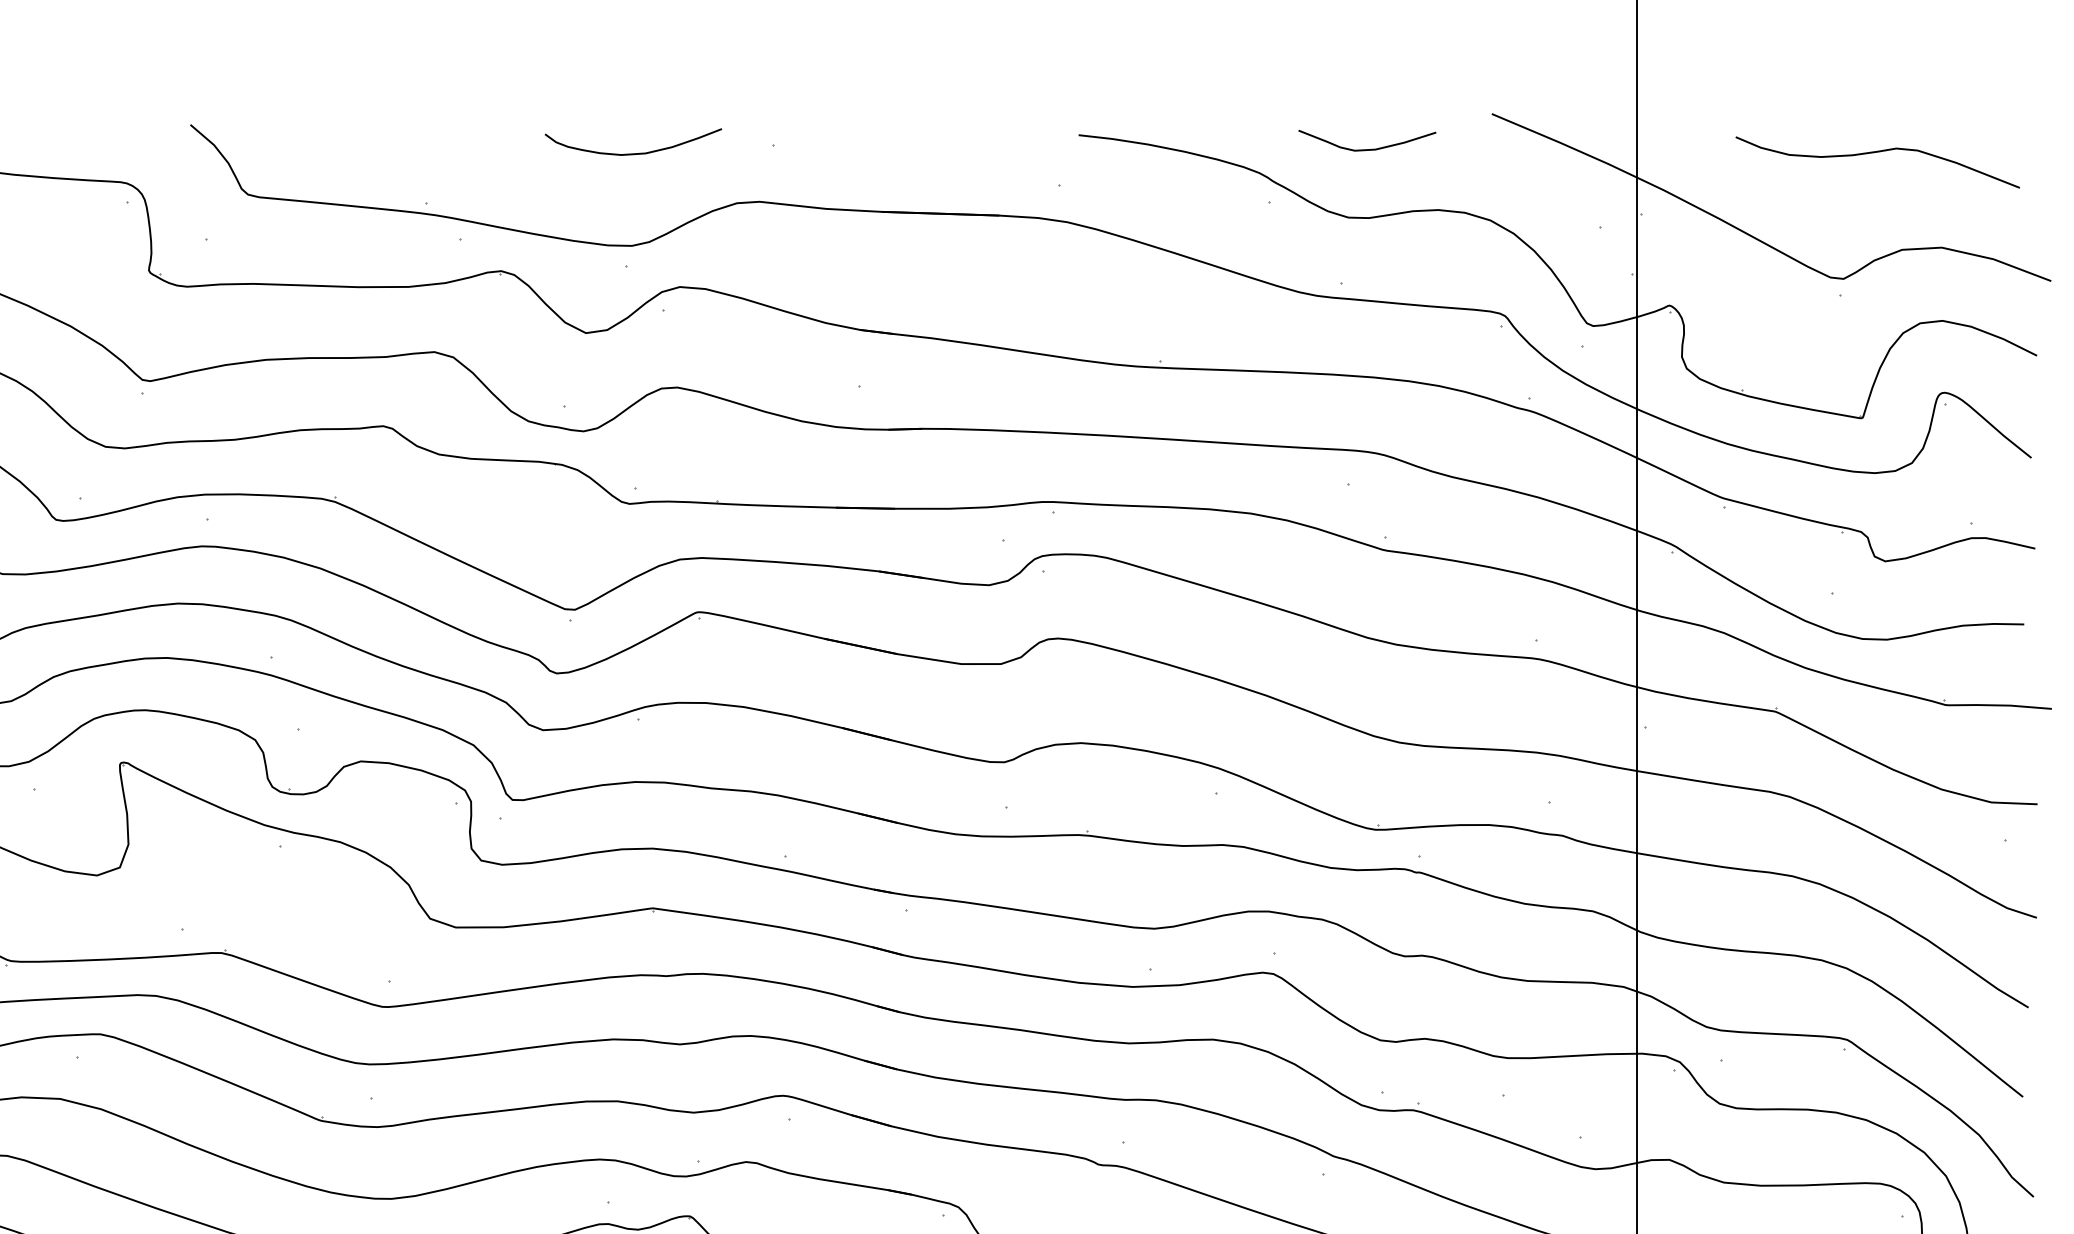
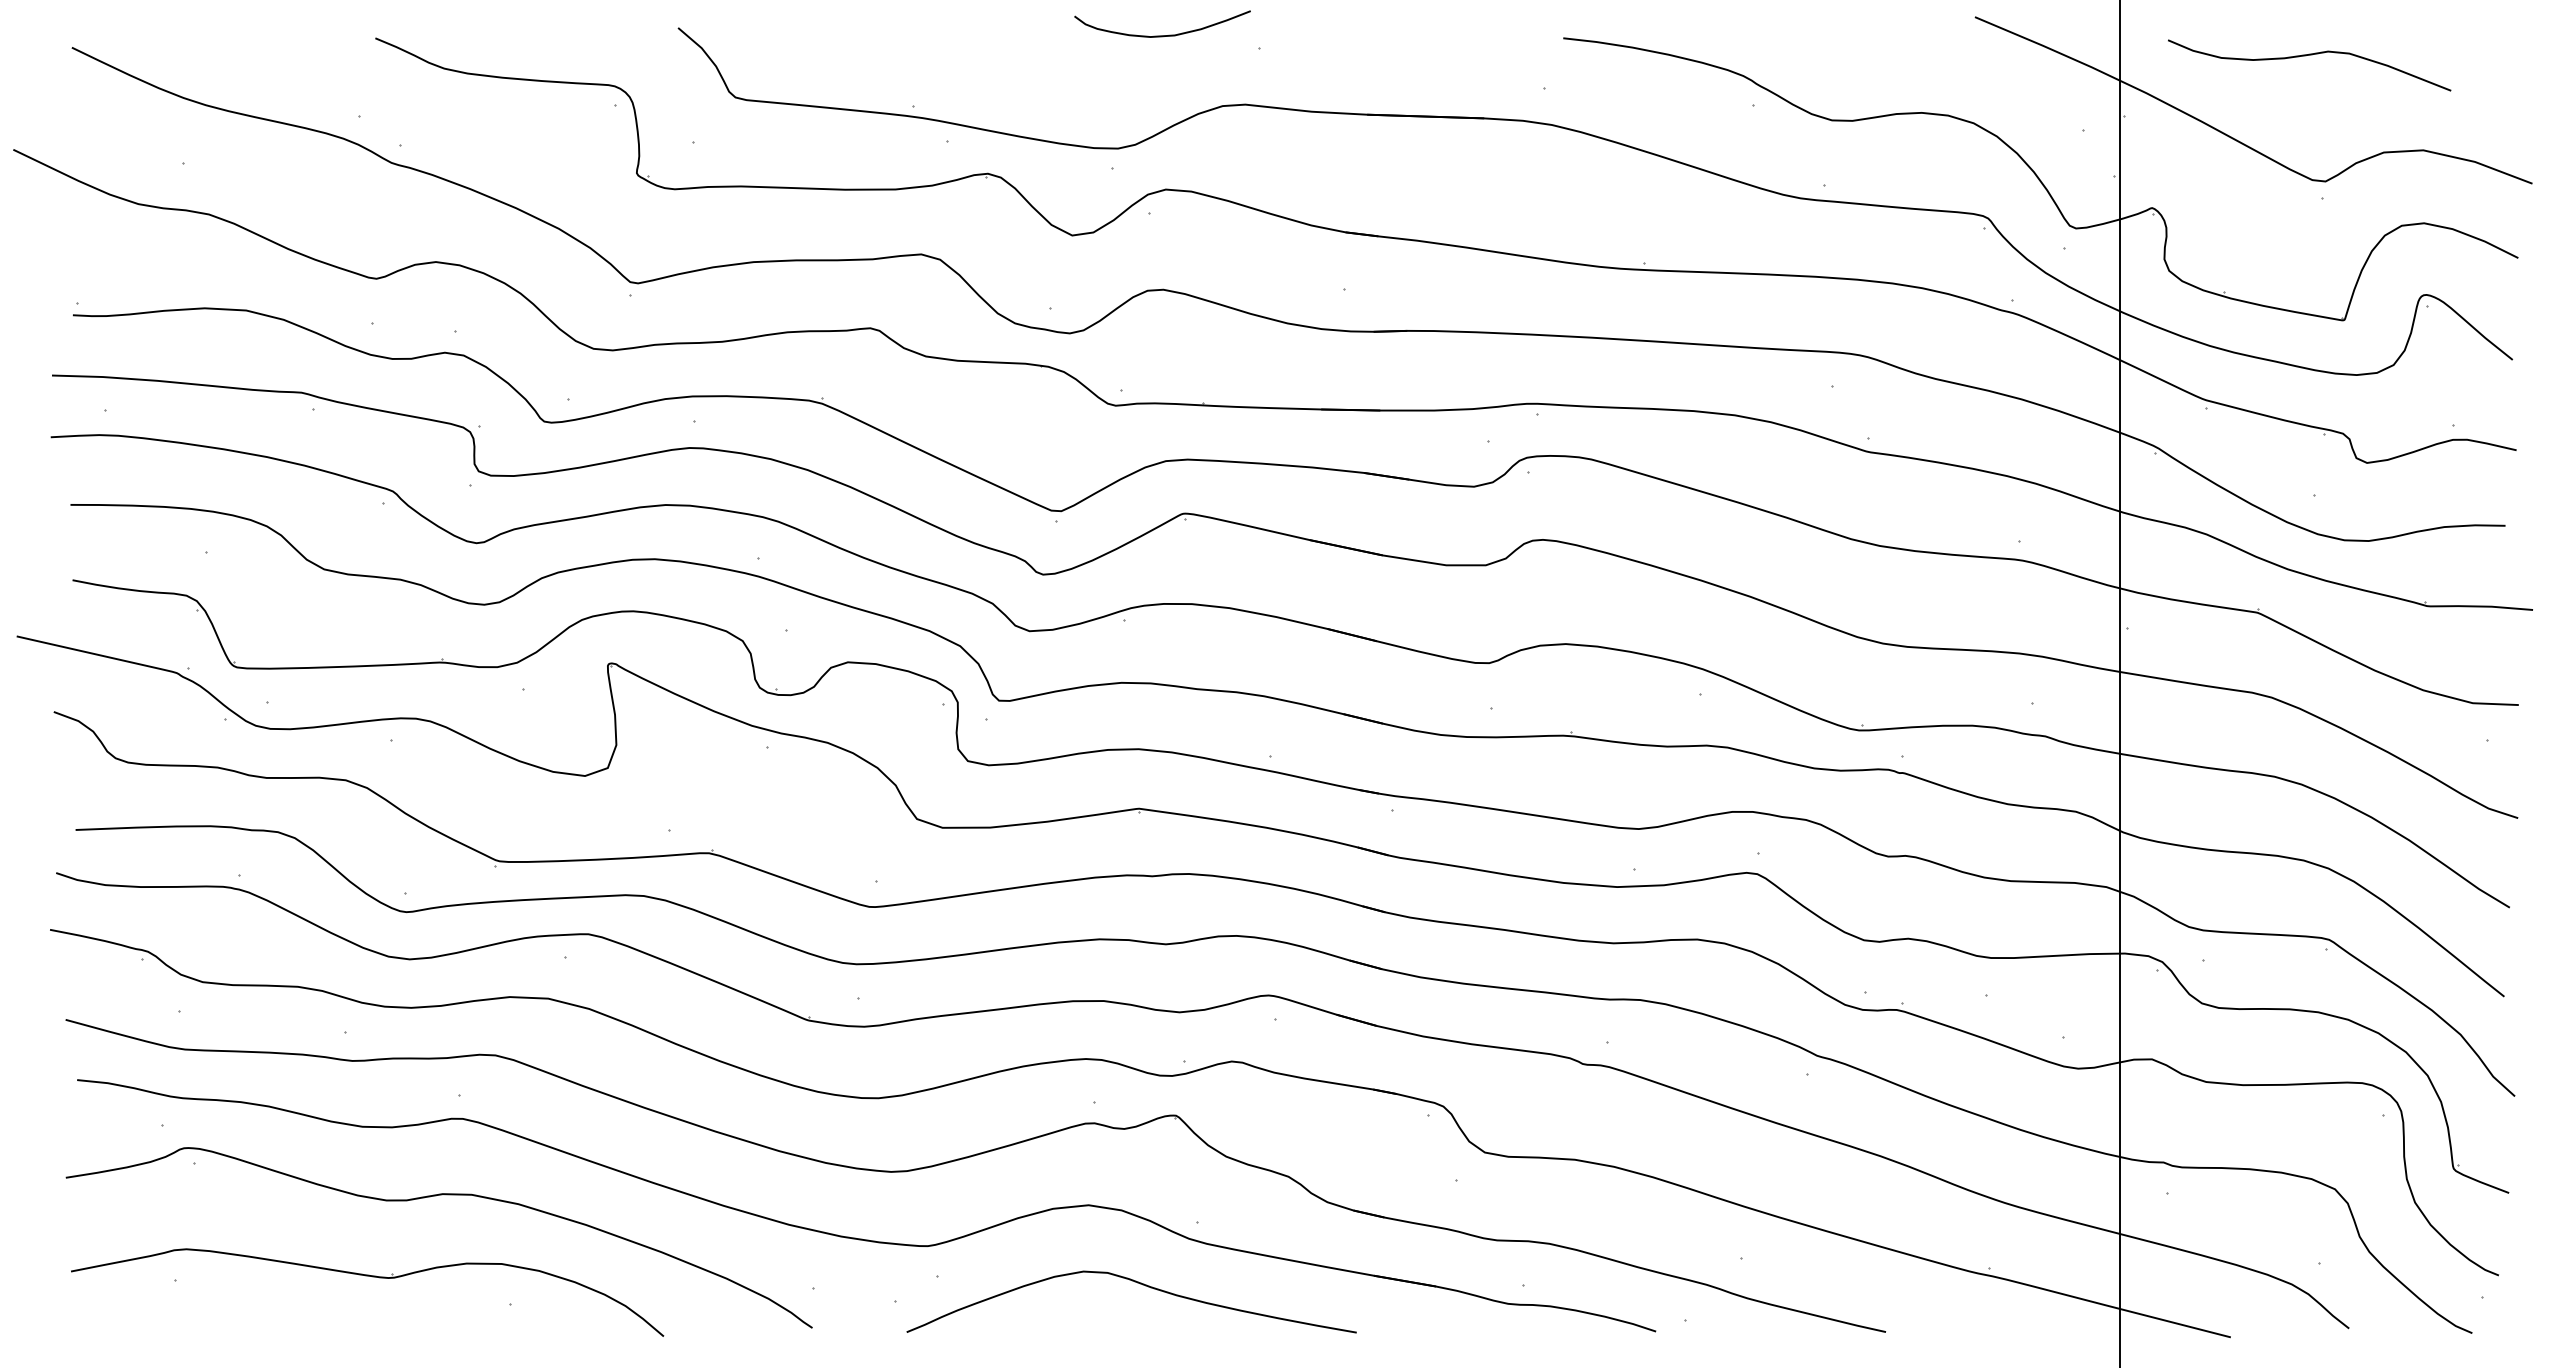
curve: (1366, 149) -> (1850, 52), removed
curve: (633, 153) -> (1162, 35), moved
curve: (1874, 153) -> (2306, 56), moved

